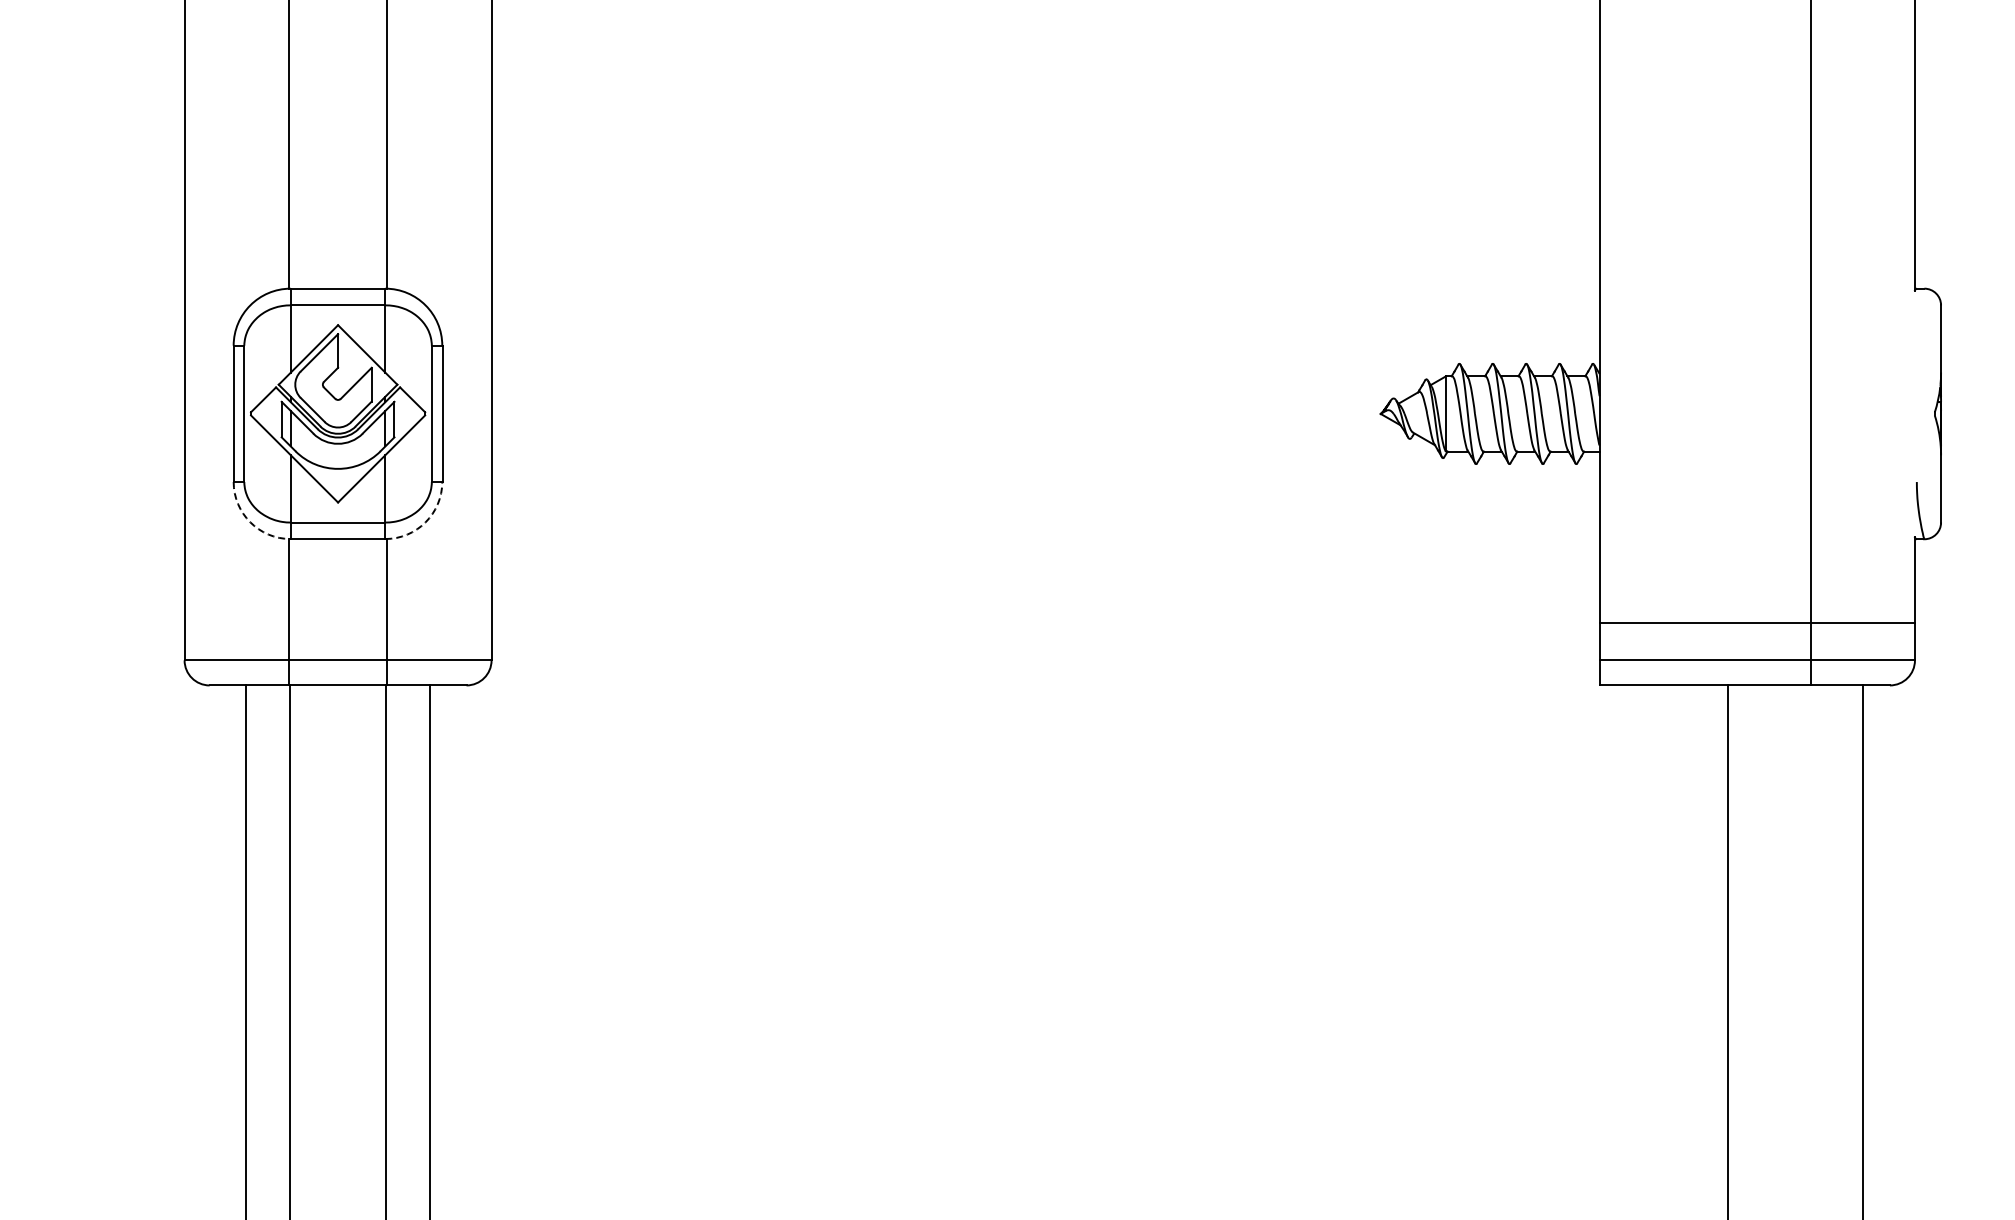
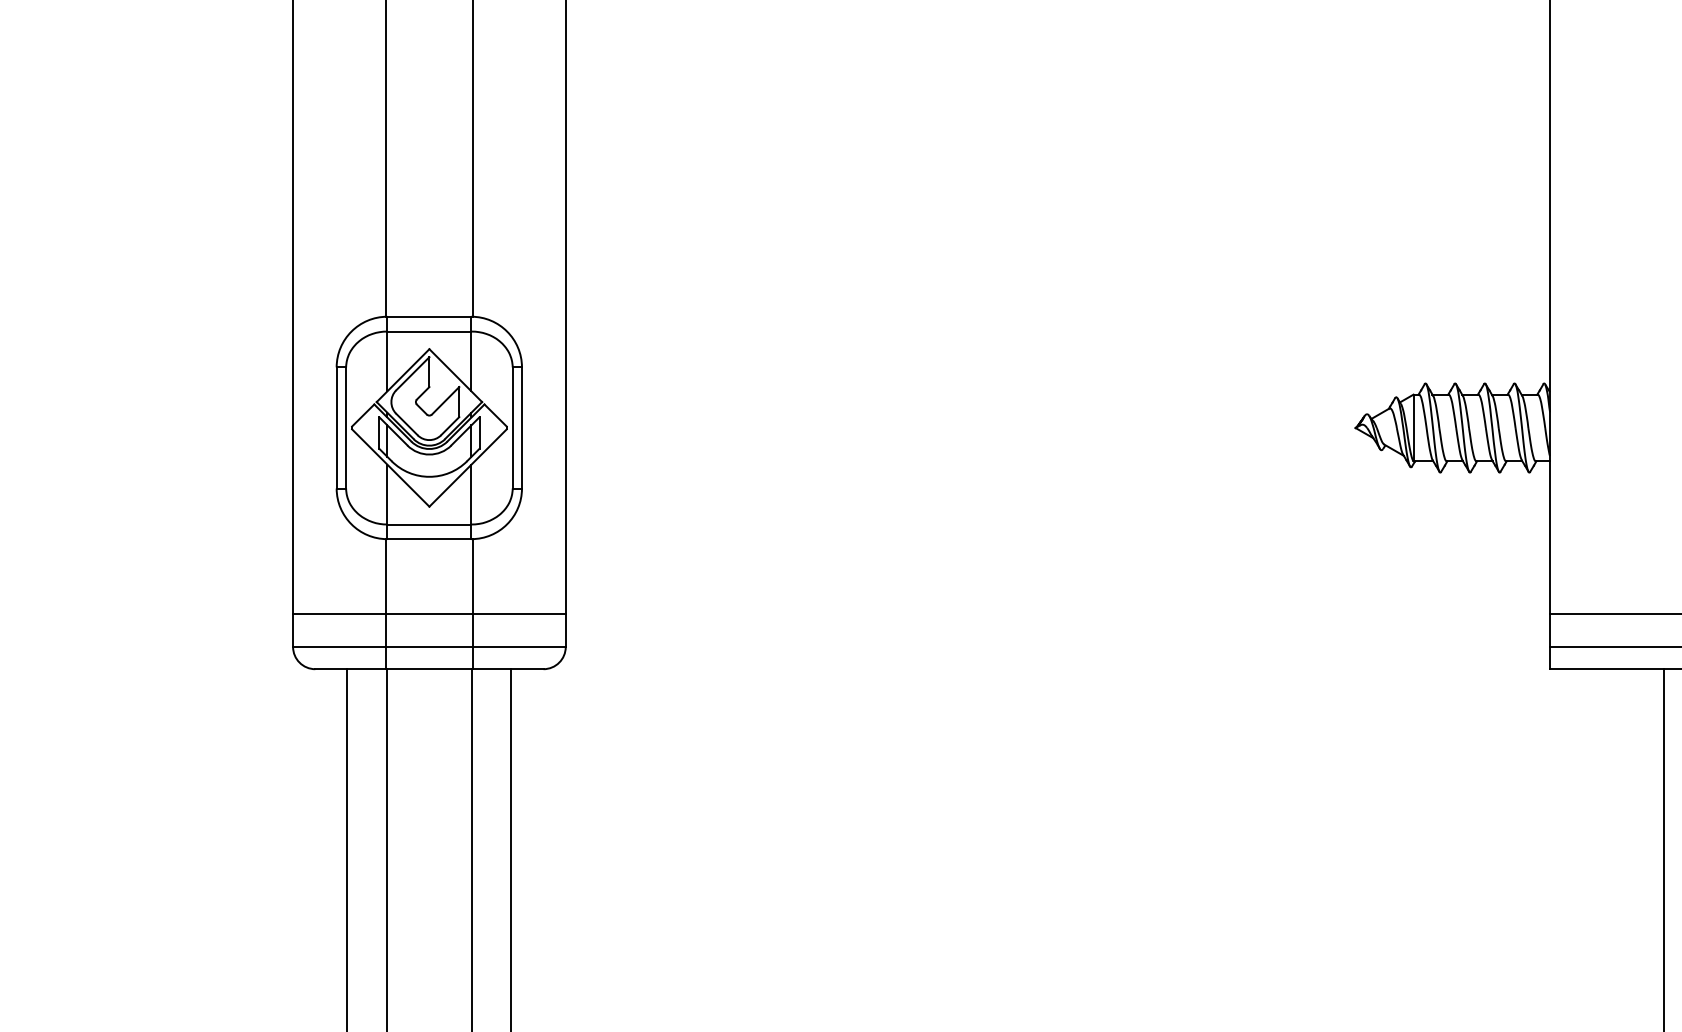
arc: (250, 522) -> (351, 524), dashed -> solid
arc: (425, 522) -> (507, 524), dashed -> solid
line: (337, 622) -> (428, 613), added

